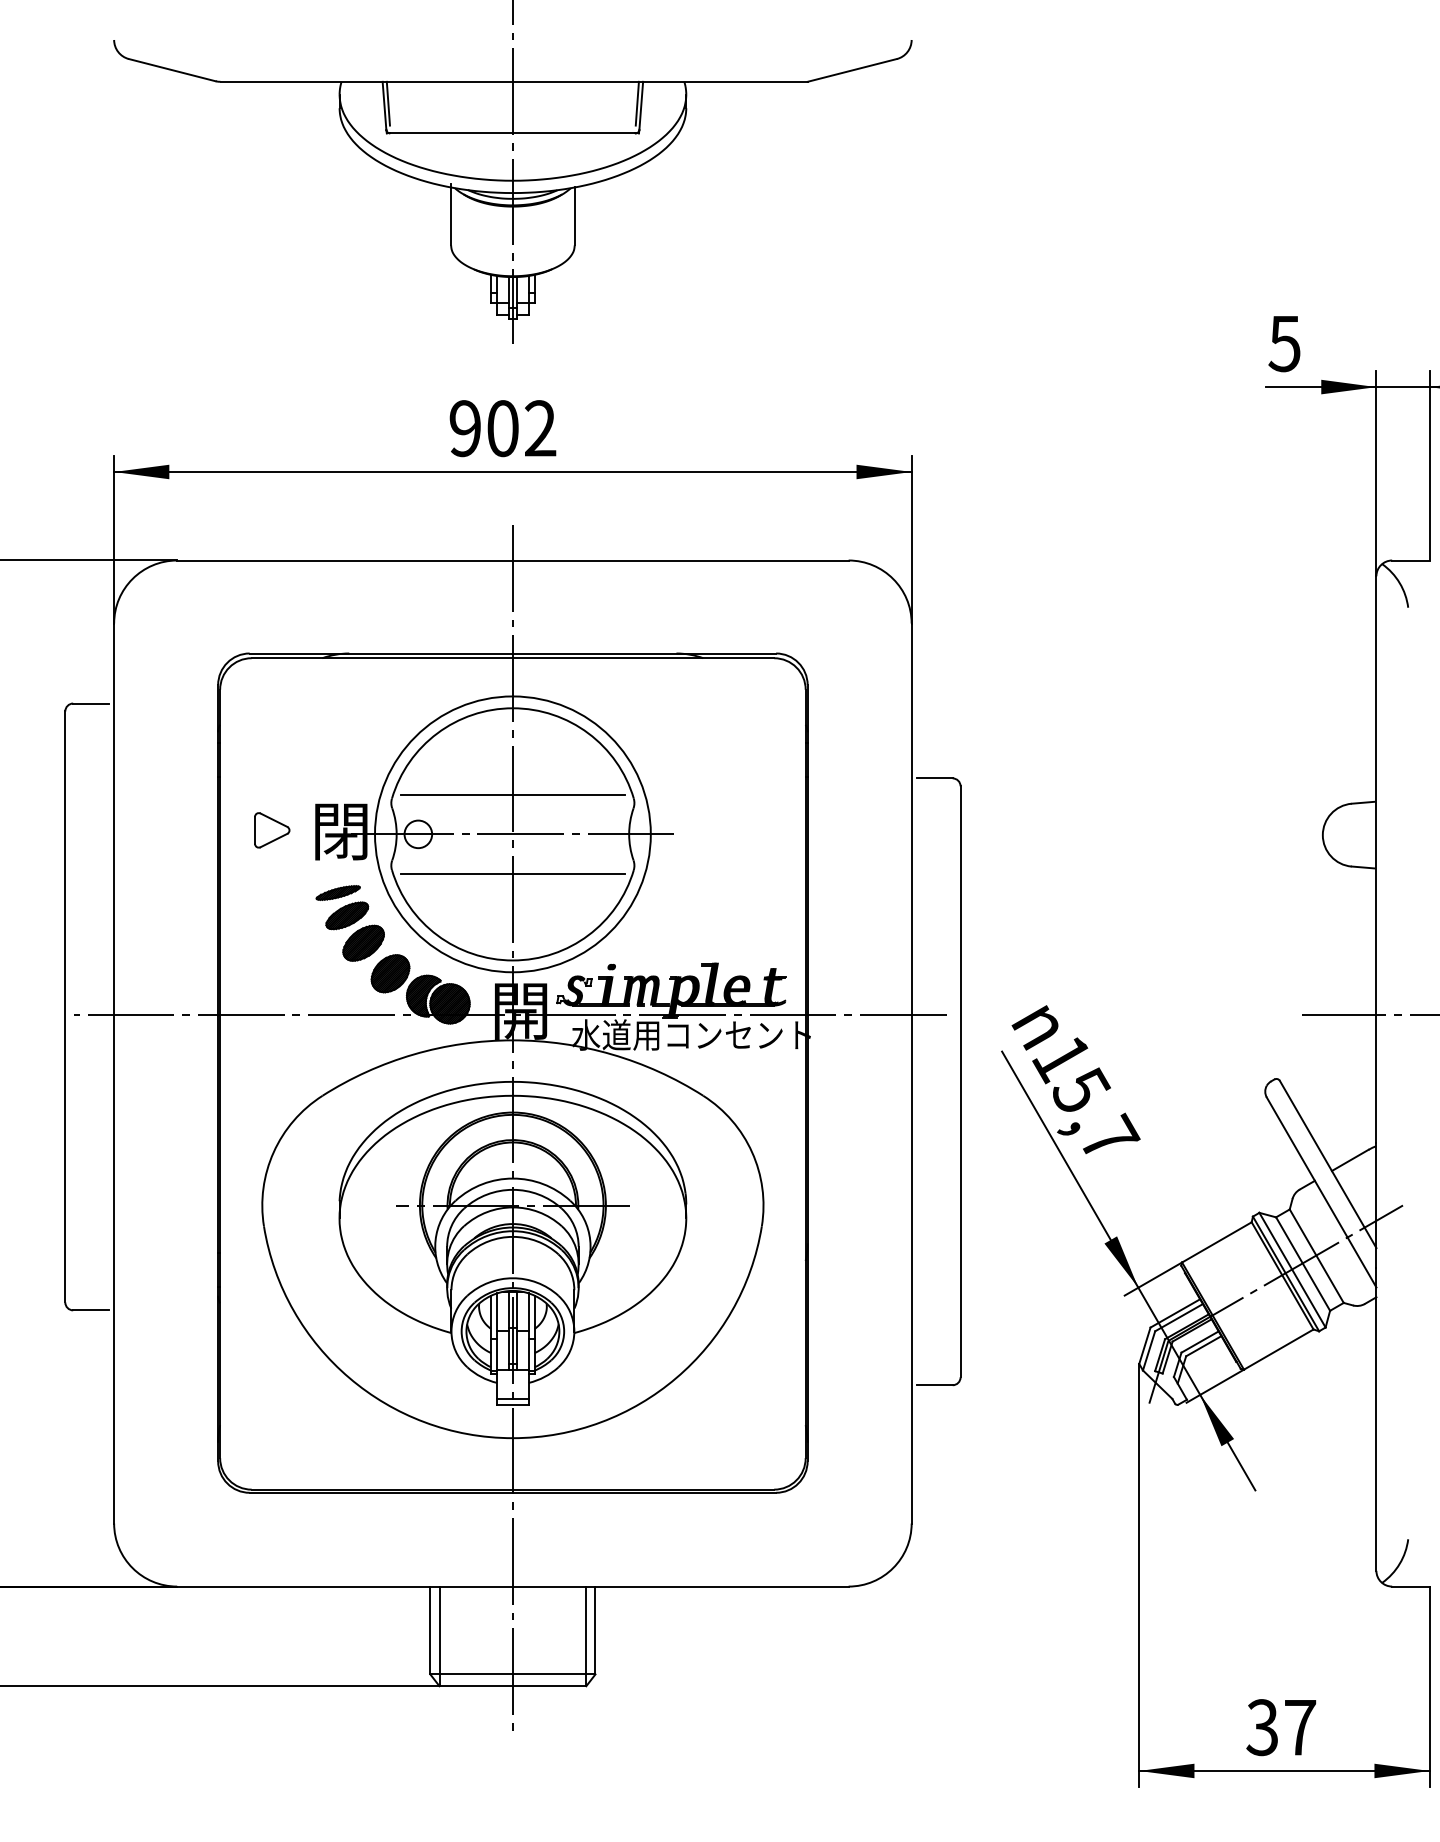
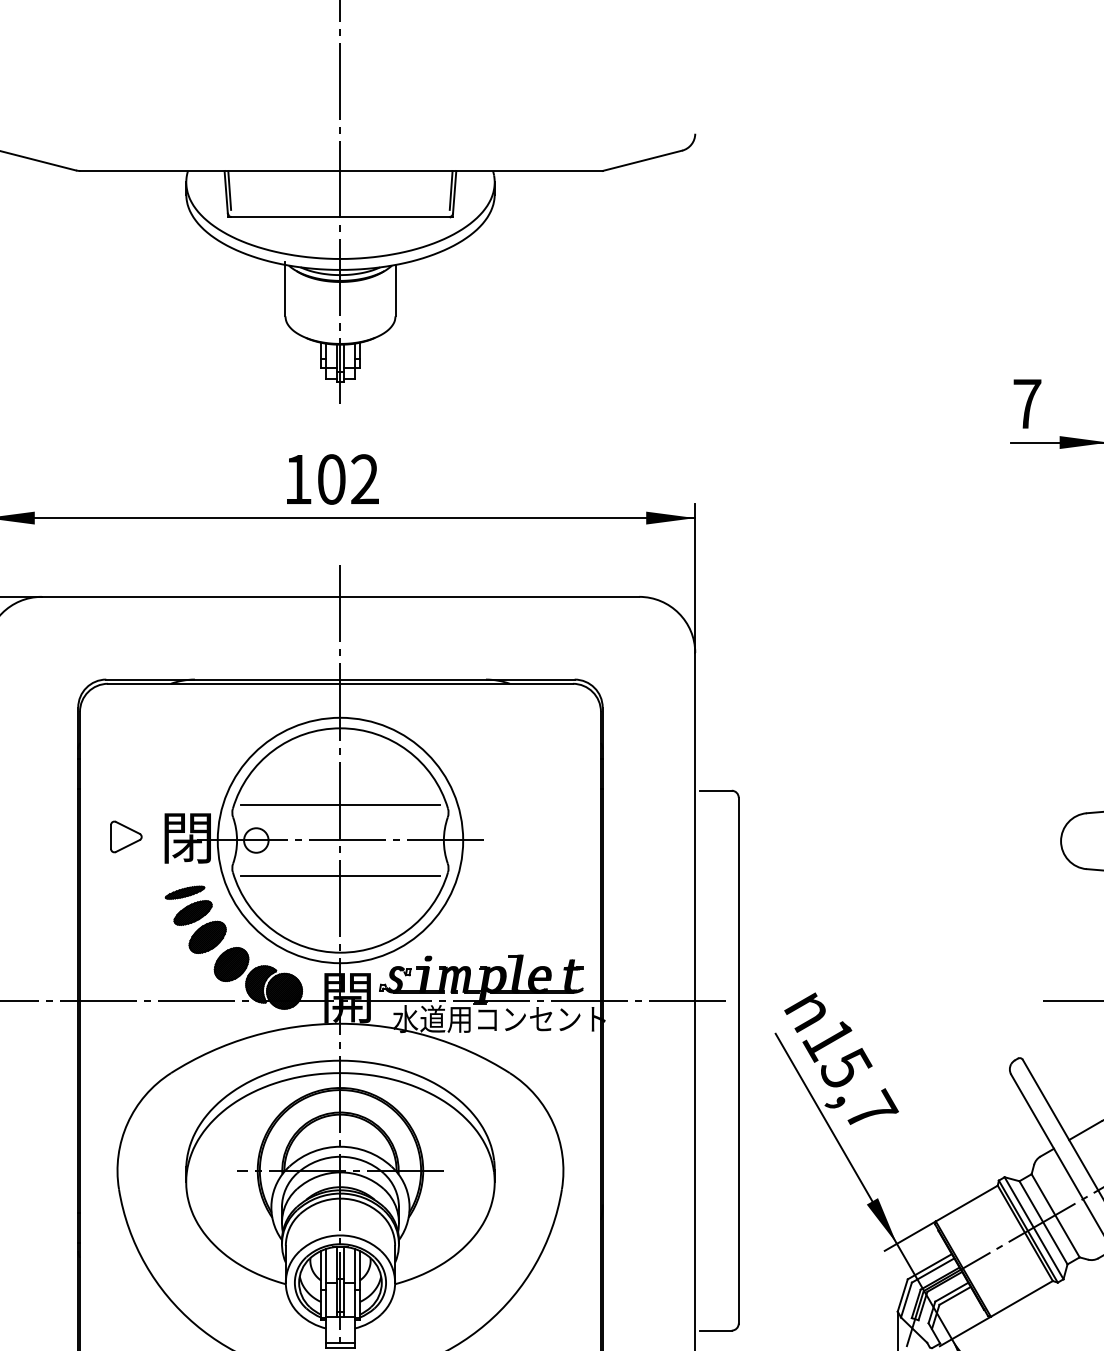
text: (1284, 344) -> (1026, 404), 5 -> 7
text: (464, 428) -> (297, 479), 902 -> 102

